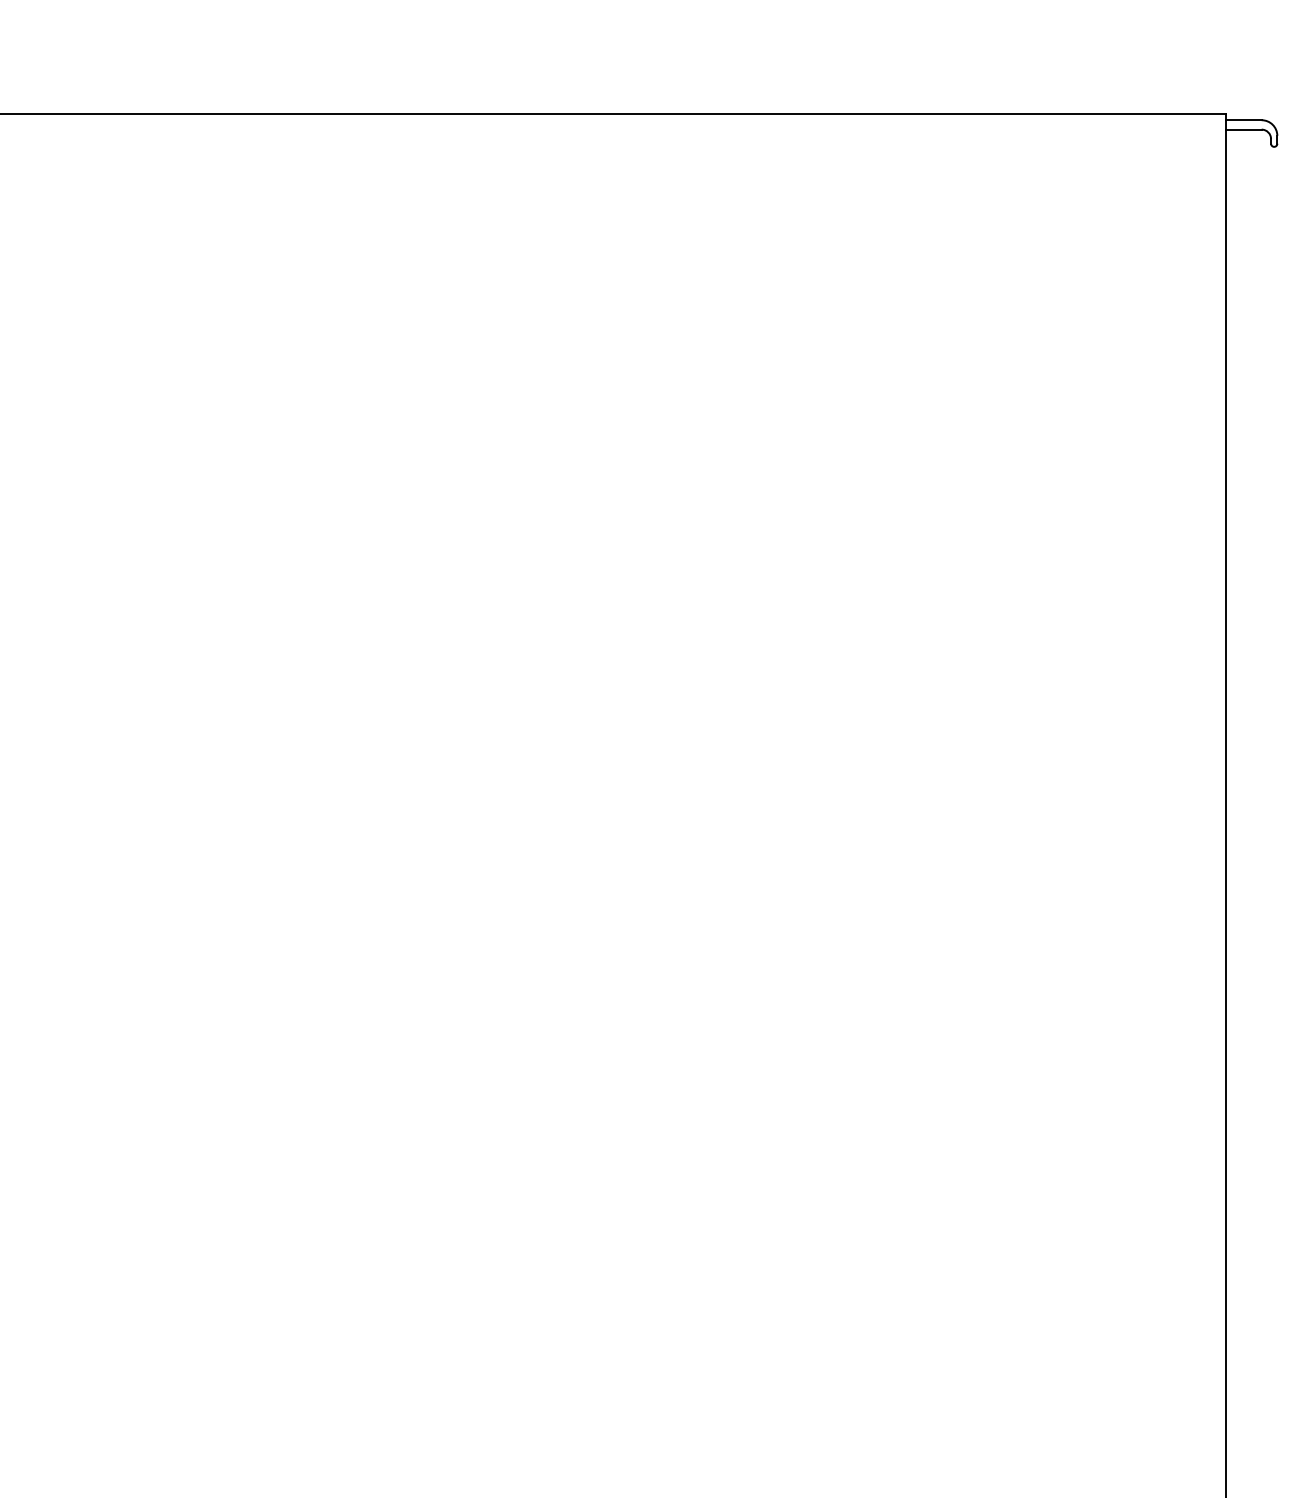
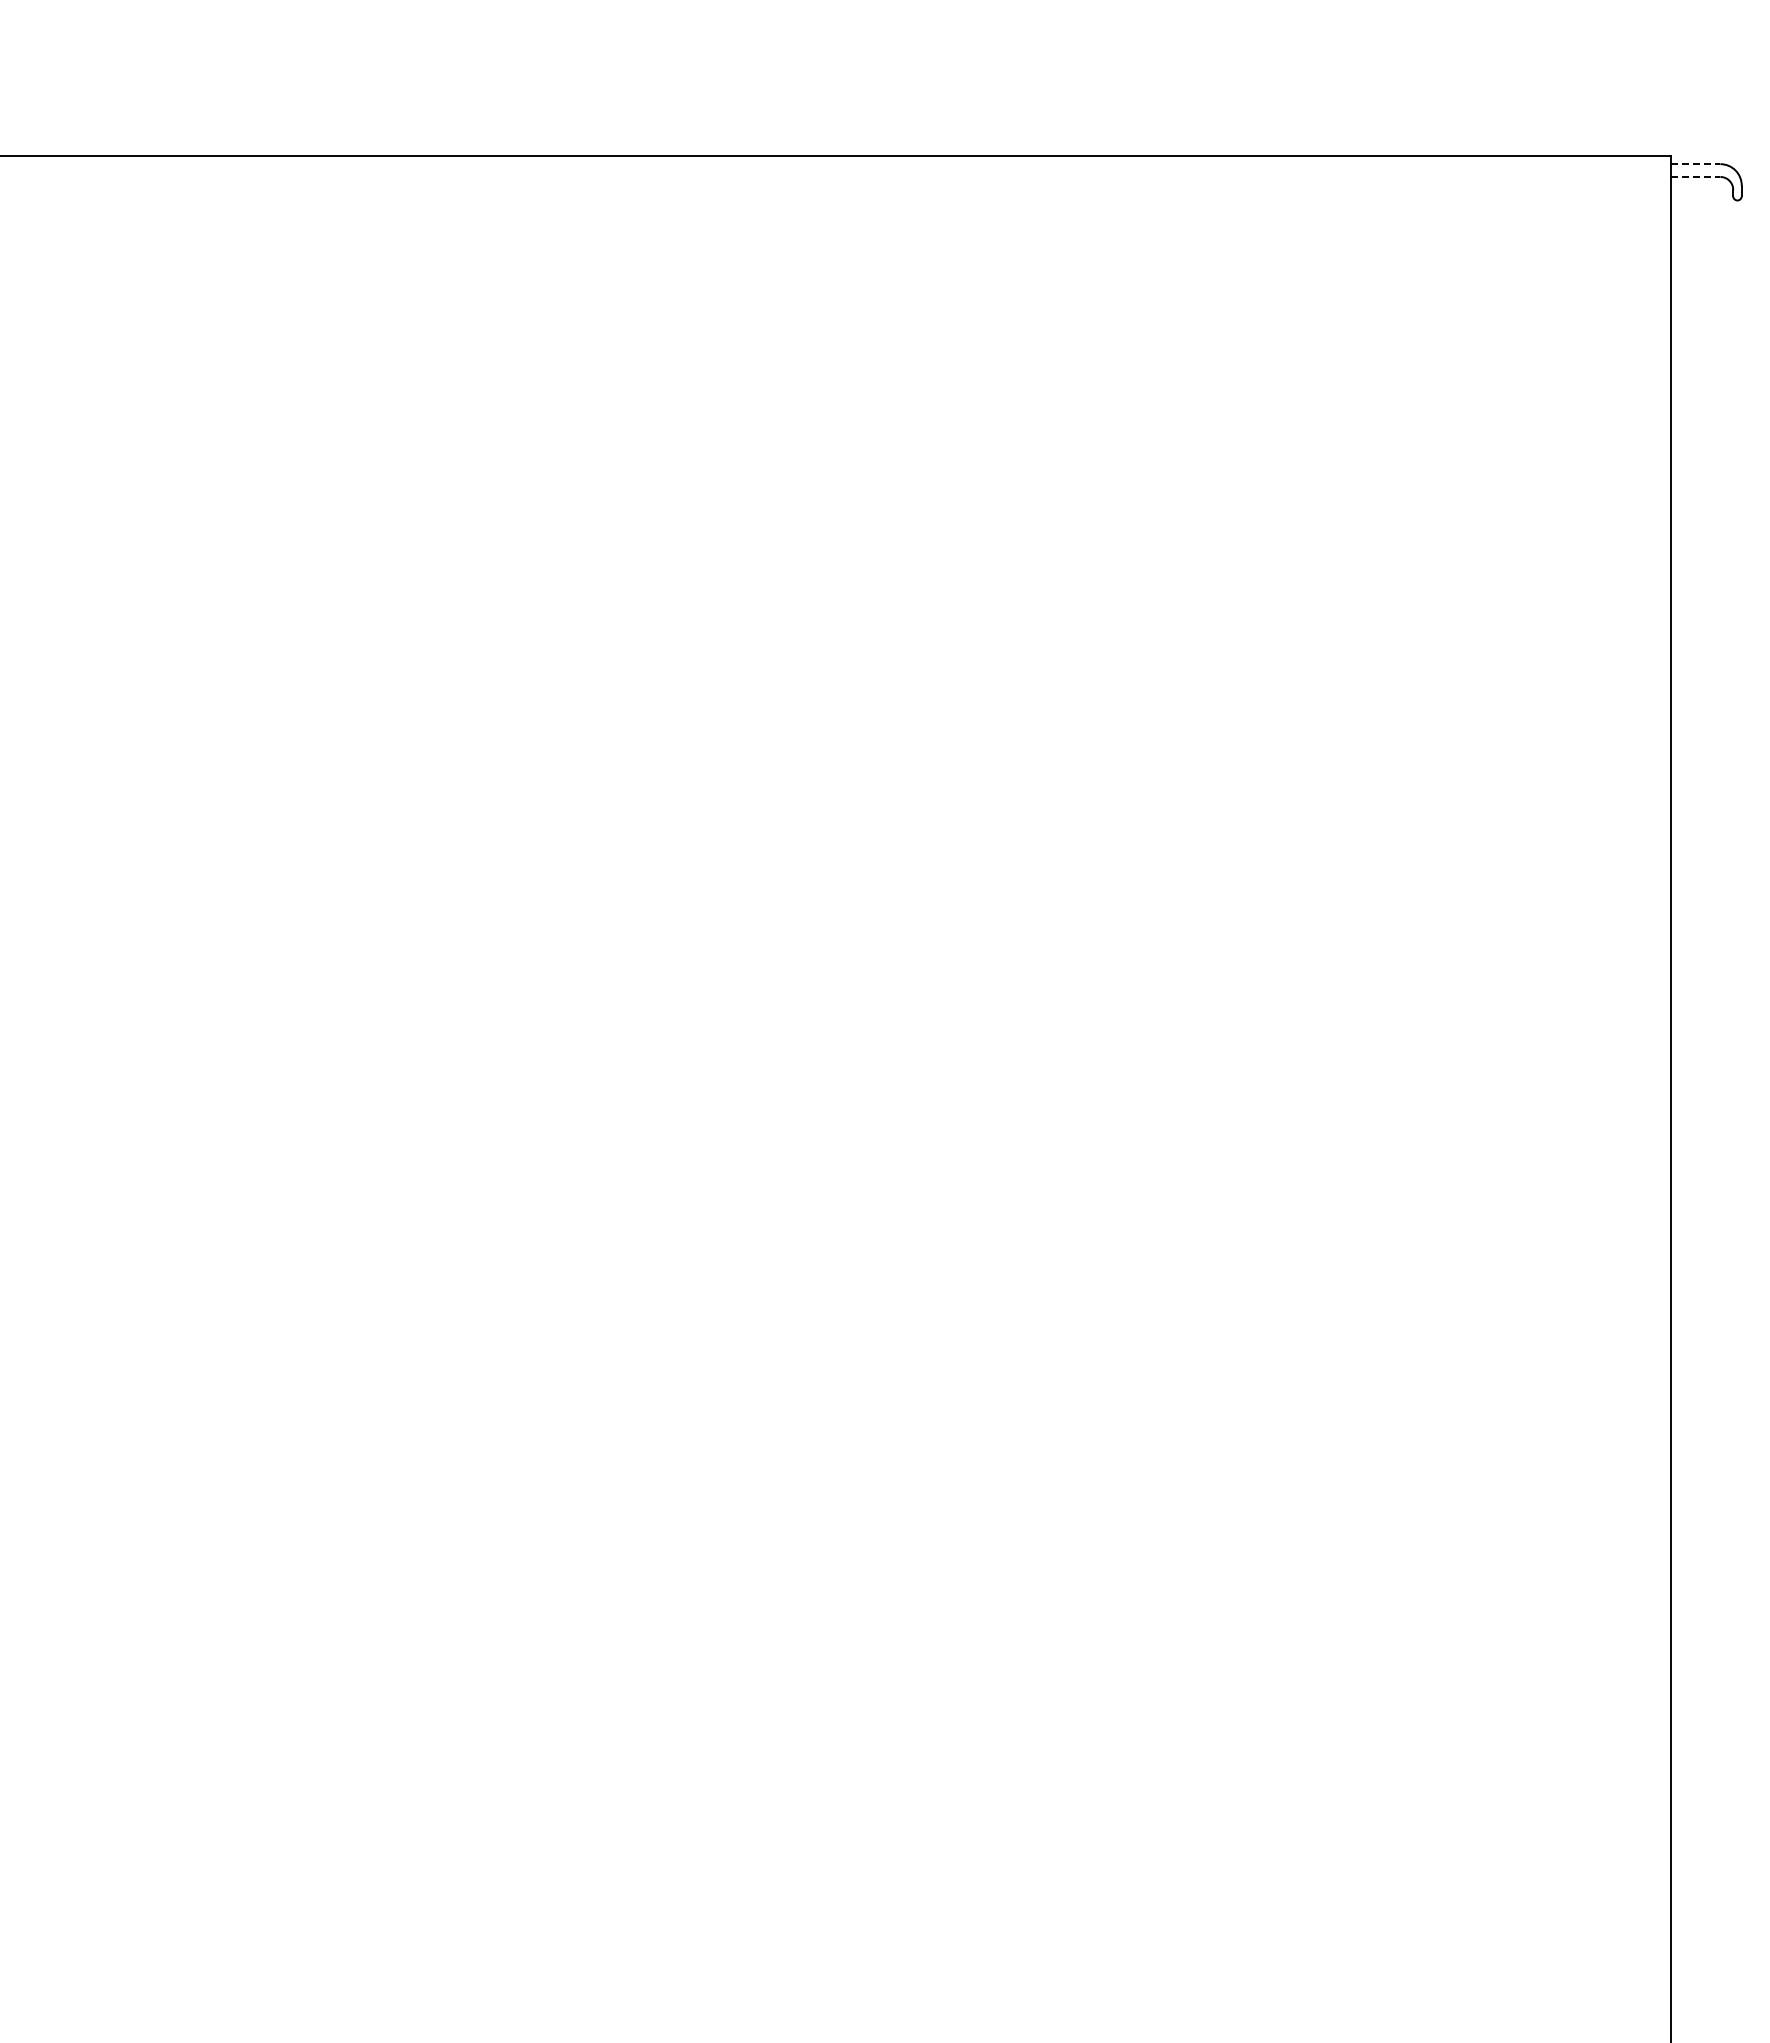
line: (1243, 120) -> (1695, 164), solid -> dashed
line: (1243, 129) -> (1695, 176), solid -> dashed

